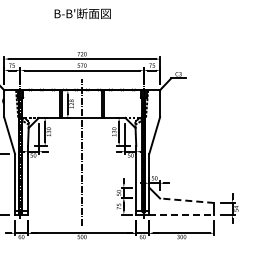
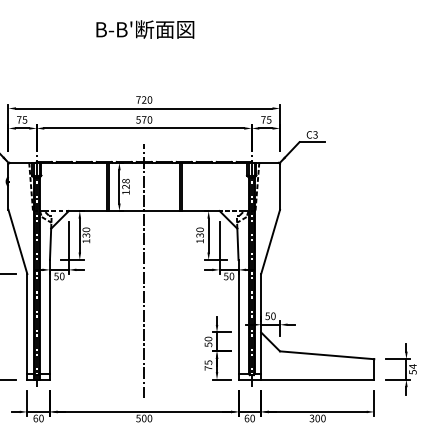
line: (186, 200) -> (326, 354), dashed -> solid
line: (182, 214) -> (319, 379), dashed -> solid

